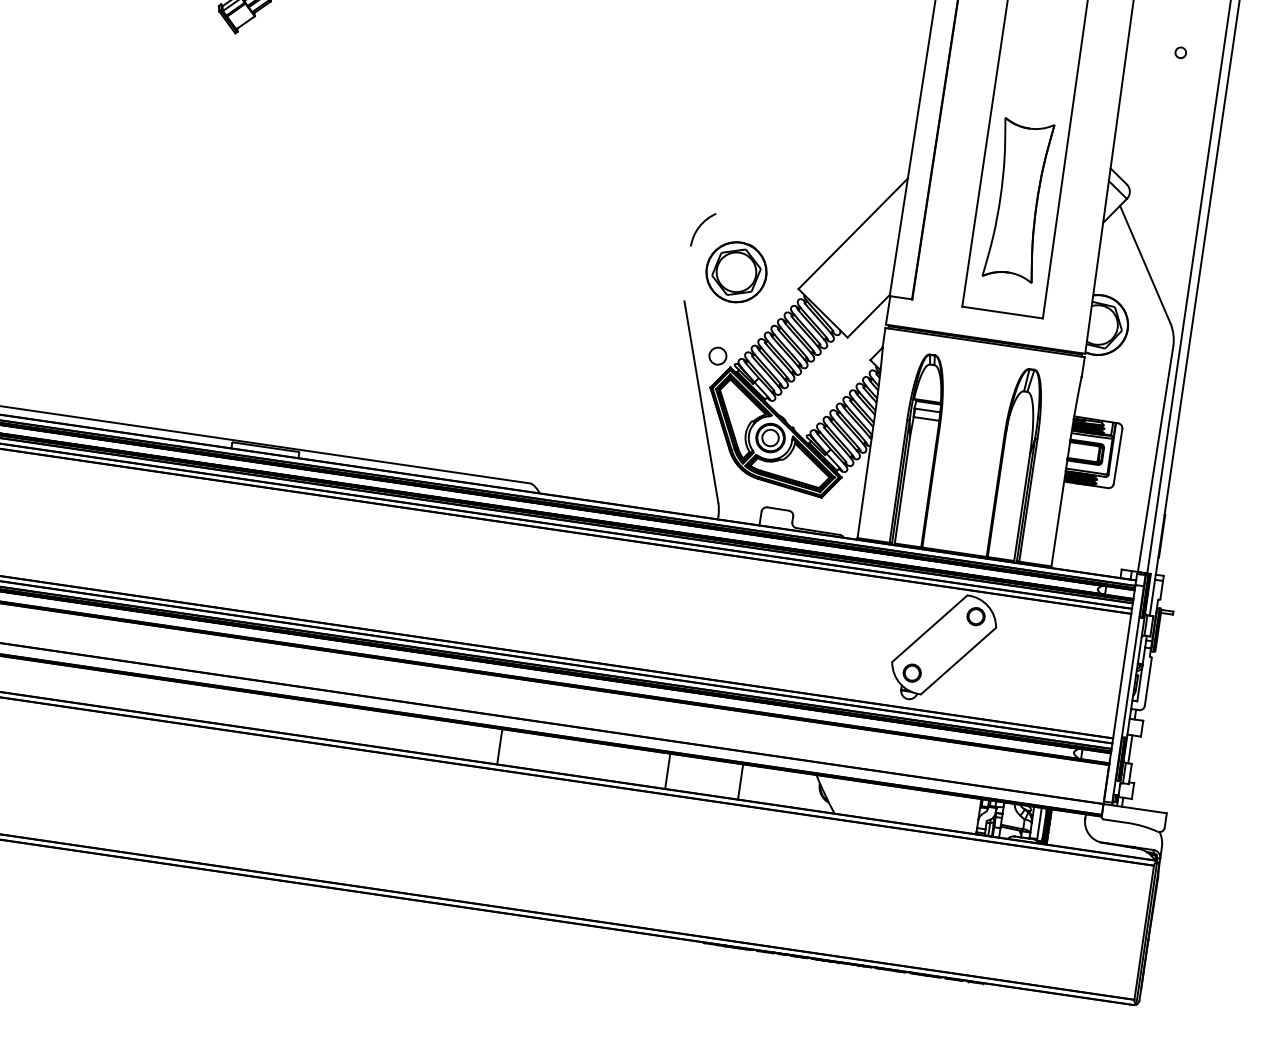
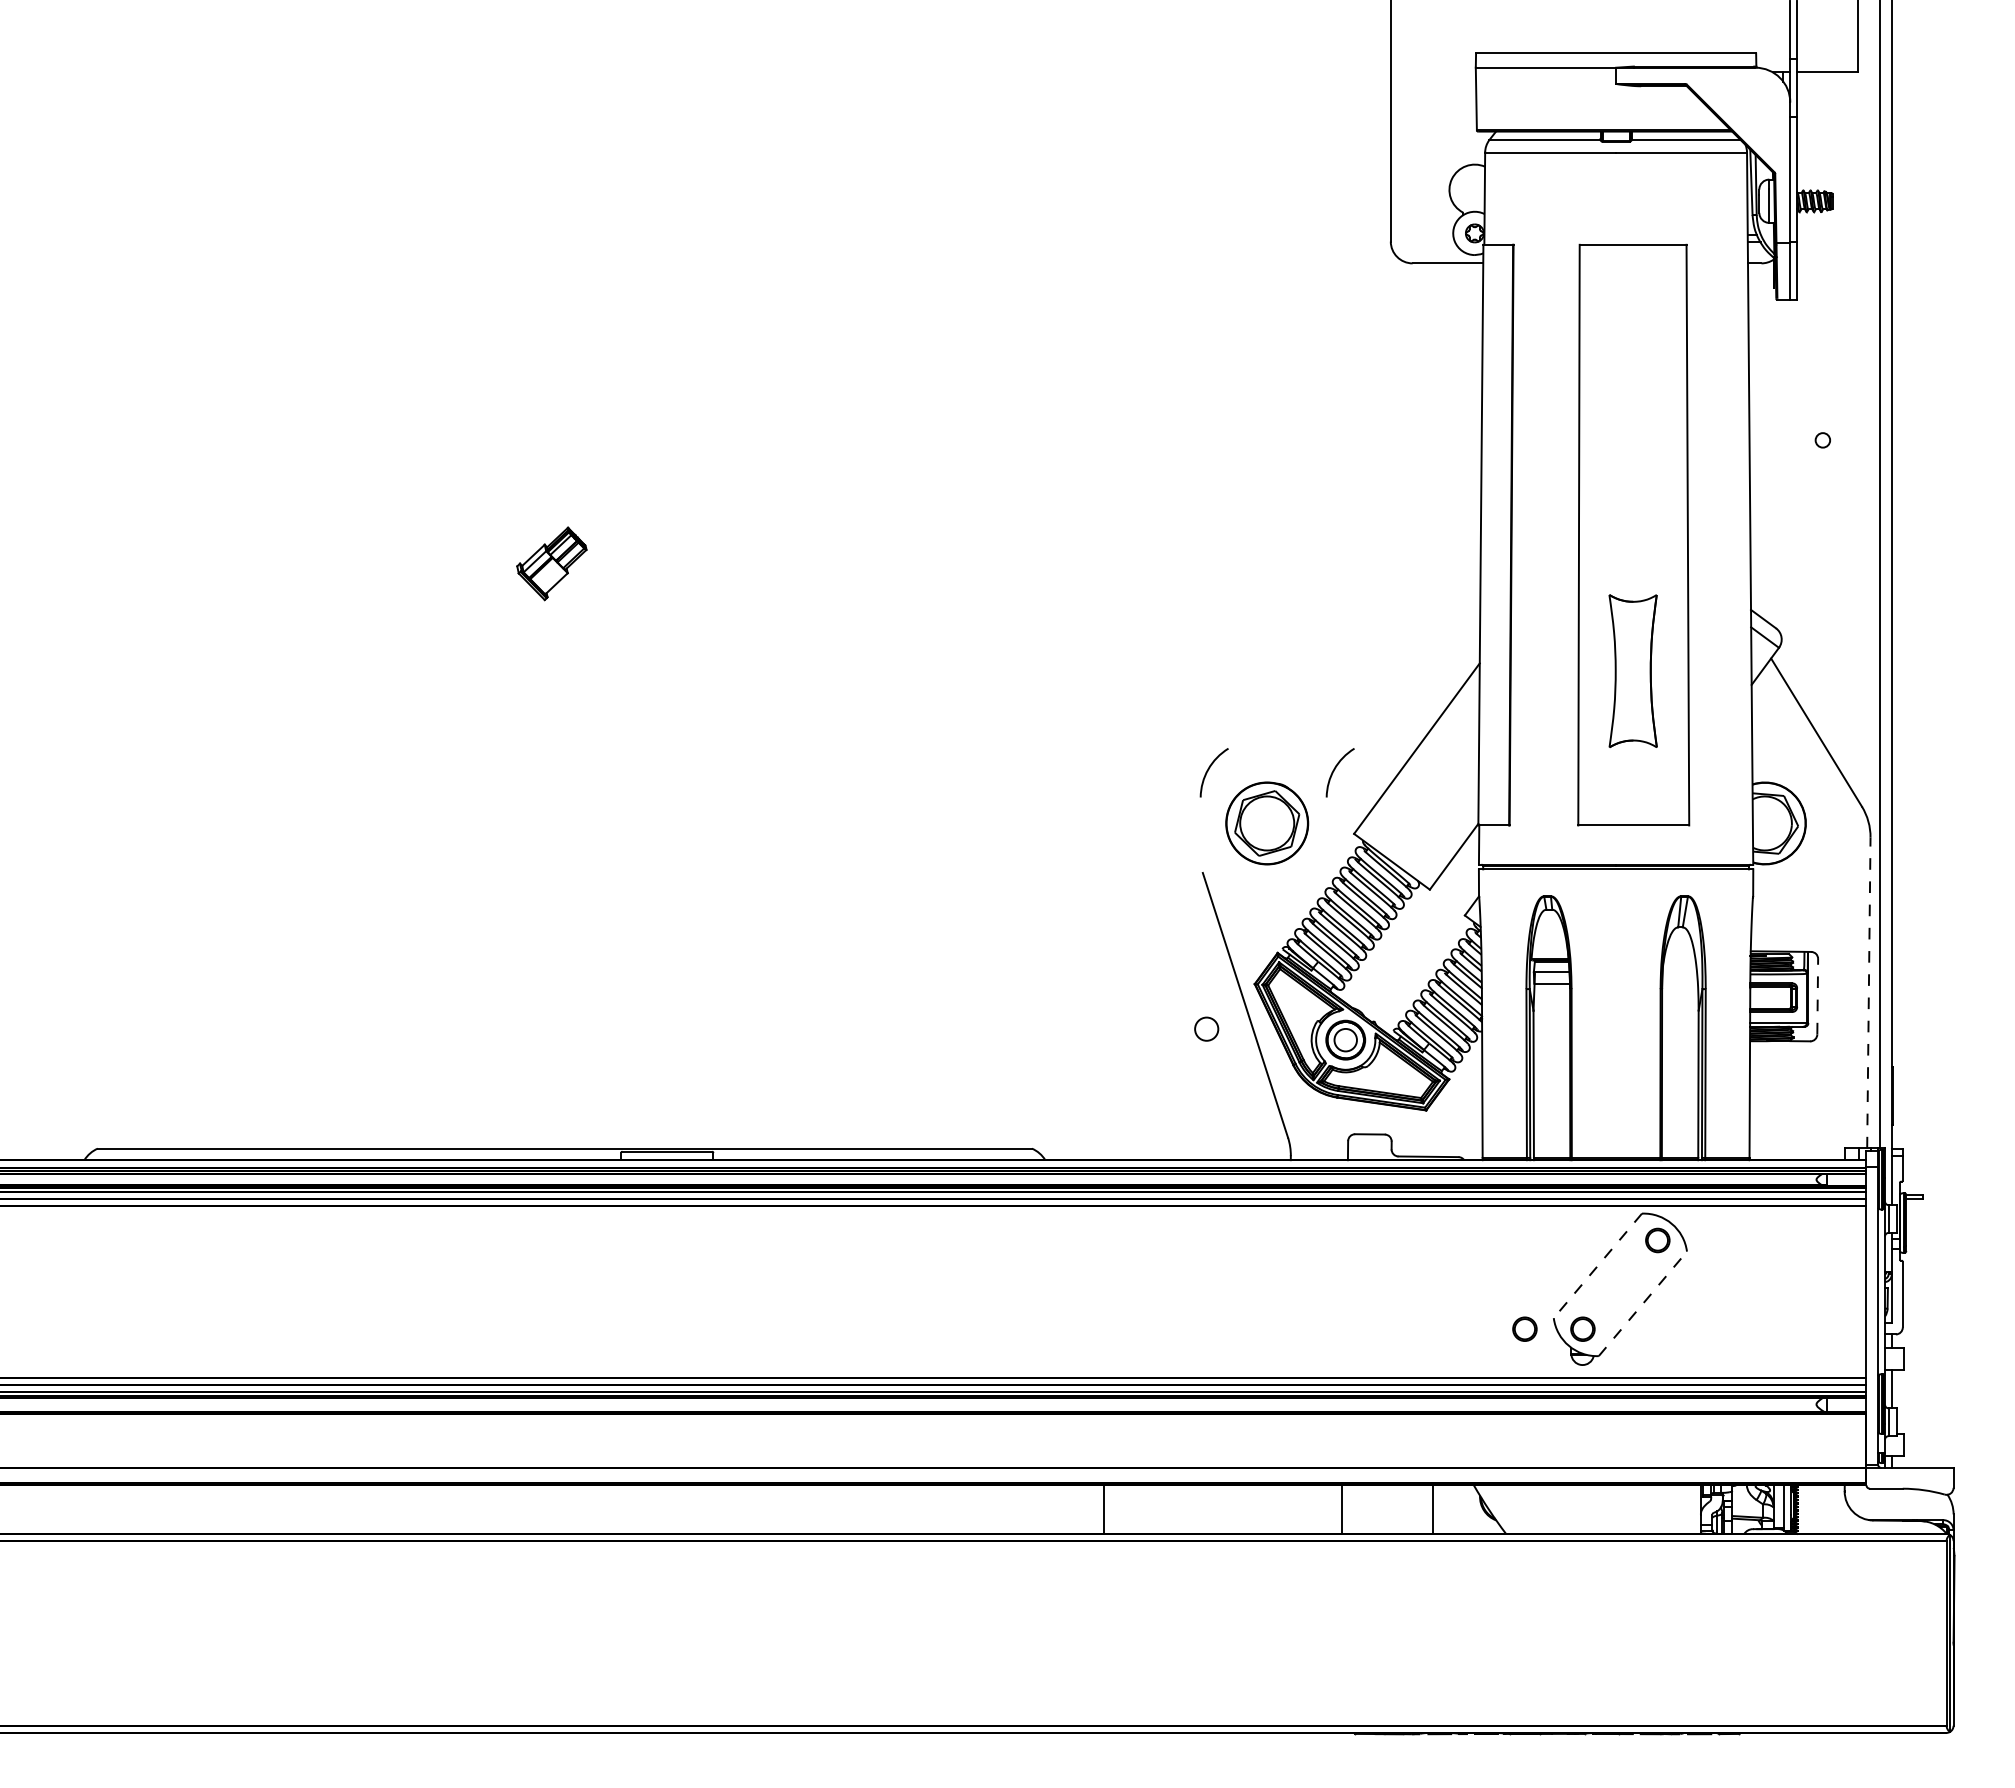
part: (1018, 199) -> (1632, 670), size x0.7
arc: (791, 240) -> (1335, 769), added
circle: (717, 355) -> (1206, 1028), moved
line: (1117, 456) -> (1817, 996), solid -> dashed
line: (1155, 458) -> (1868, 992), solid -> dashed
line: (929, 629) -> (1597, 1266), solid -> dashed
line: (958, 660) -> (1643, 1303), solid -> dashed
part: (869, 666) -> (1524, 1328), added
line: (499, 746) -> (1104, 1509), moved
line: (667, 771) -> (1341, 1509), moved
line: (740, 781) -> (1432, 1509), moved

